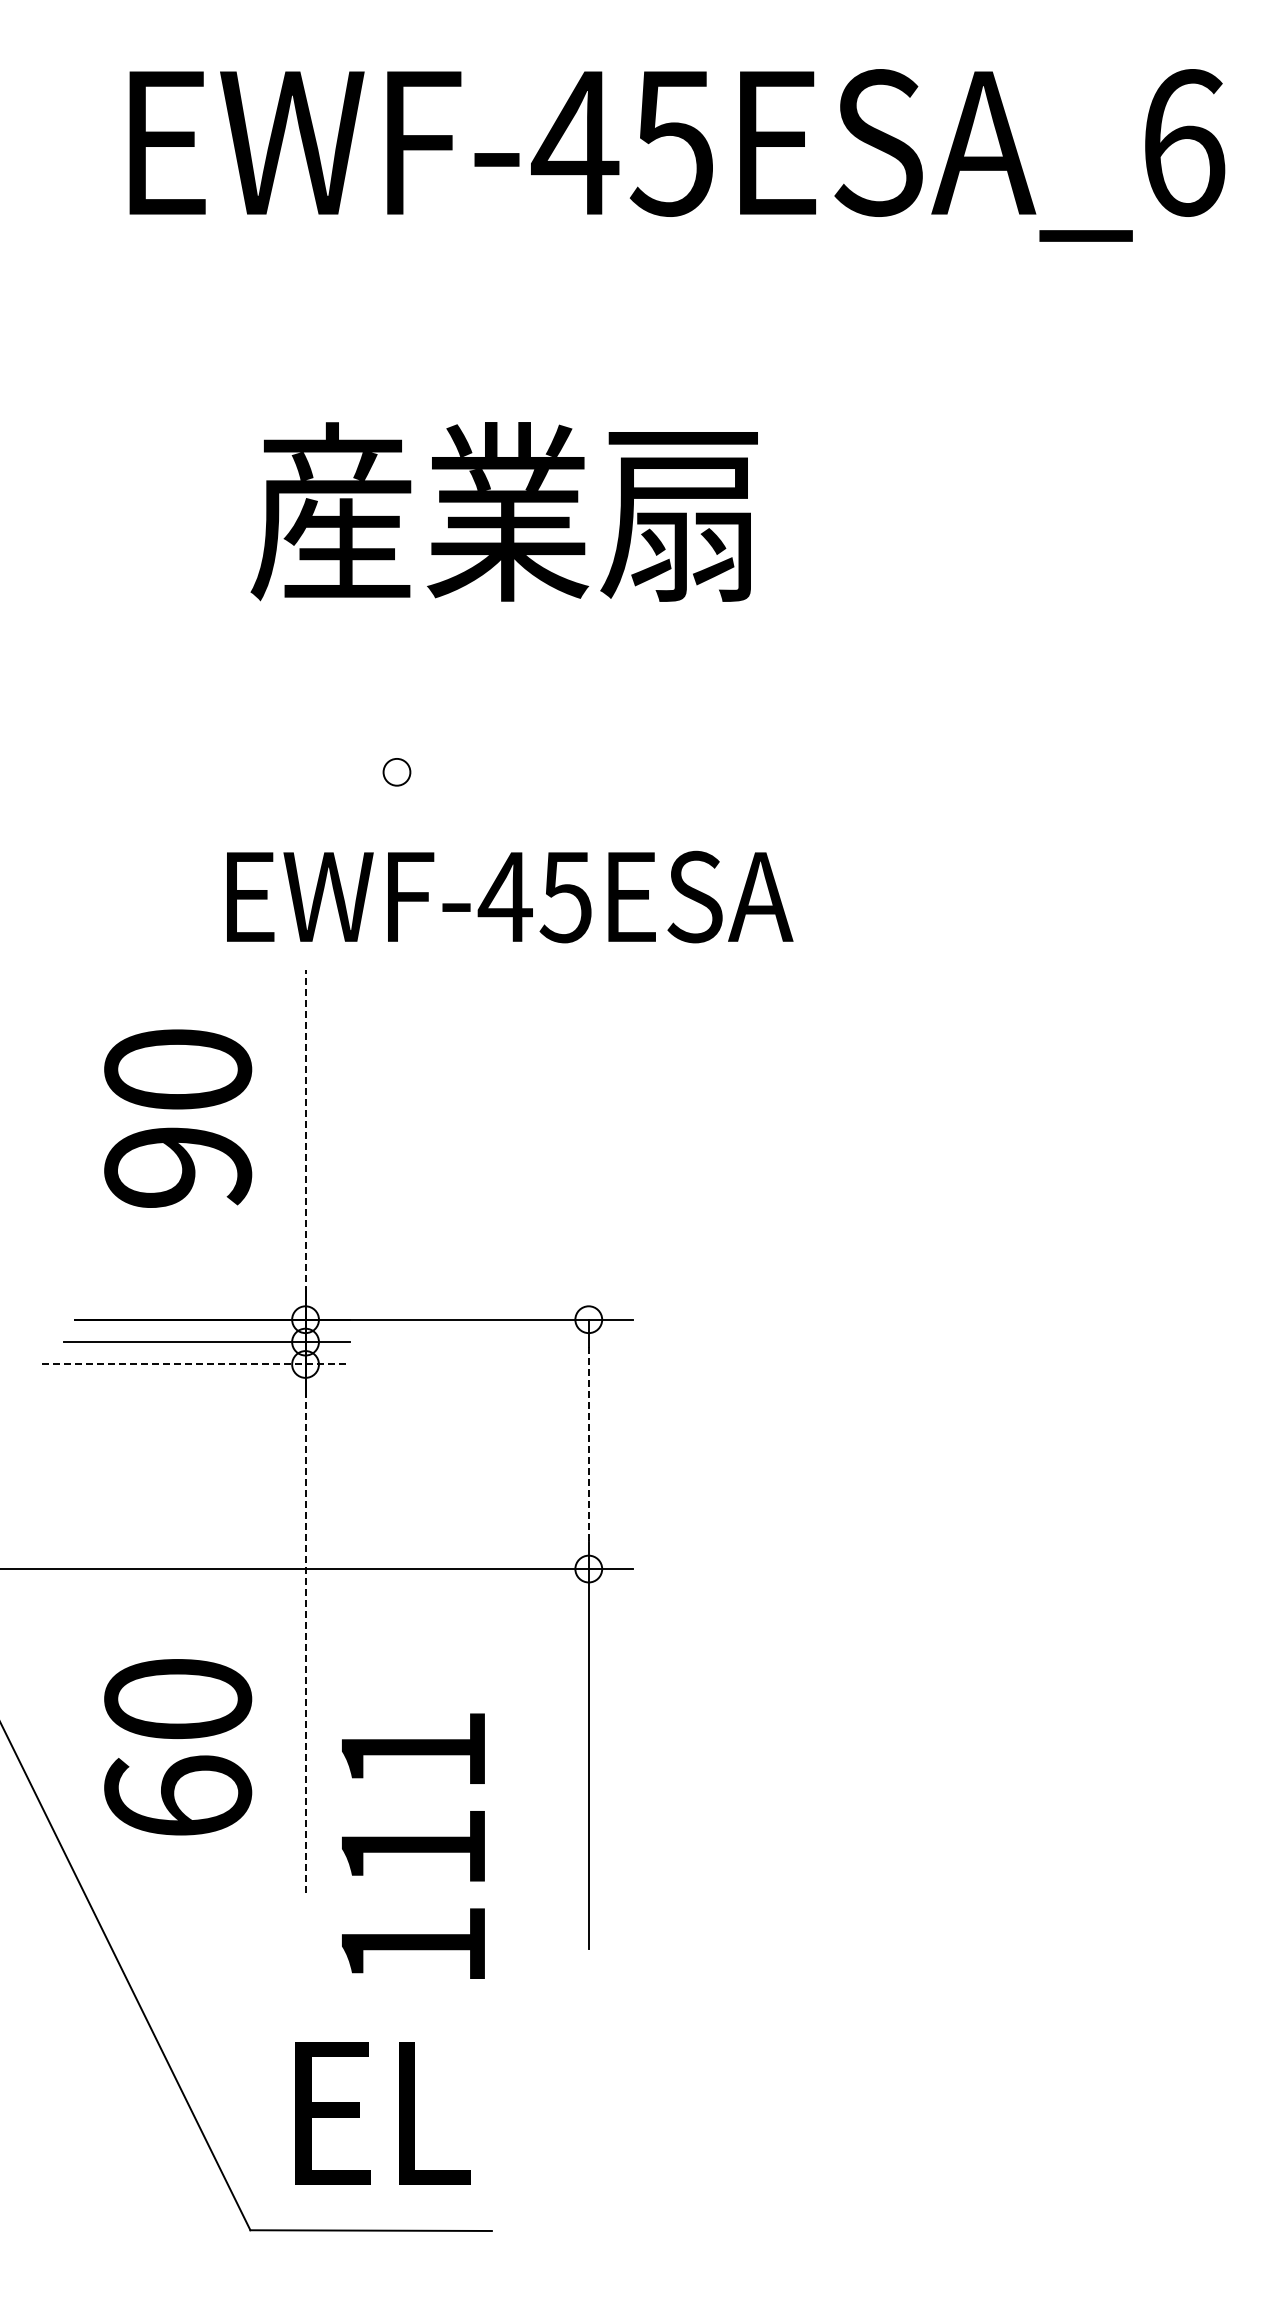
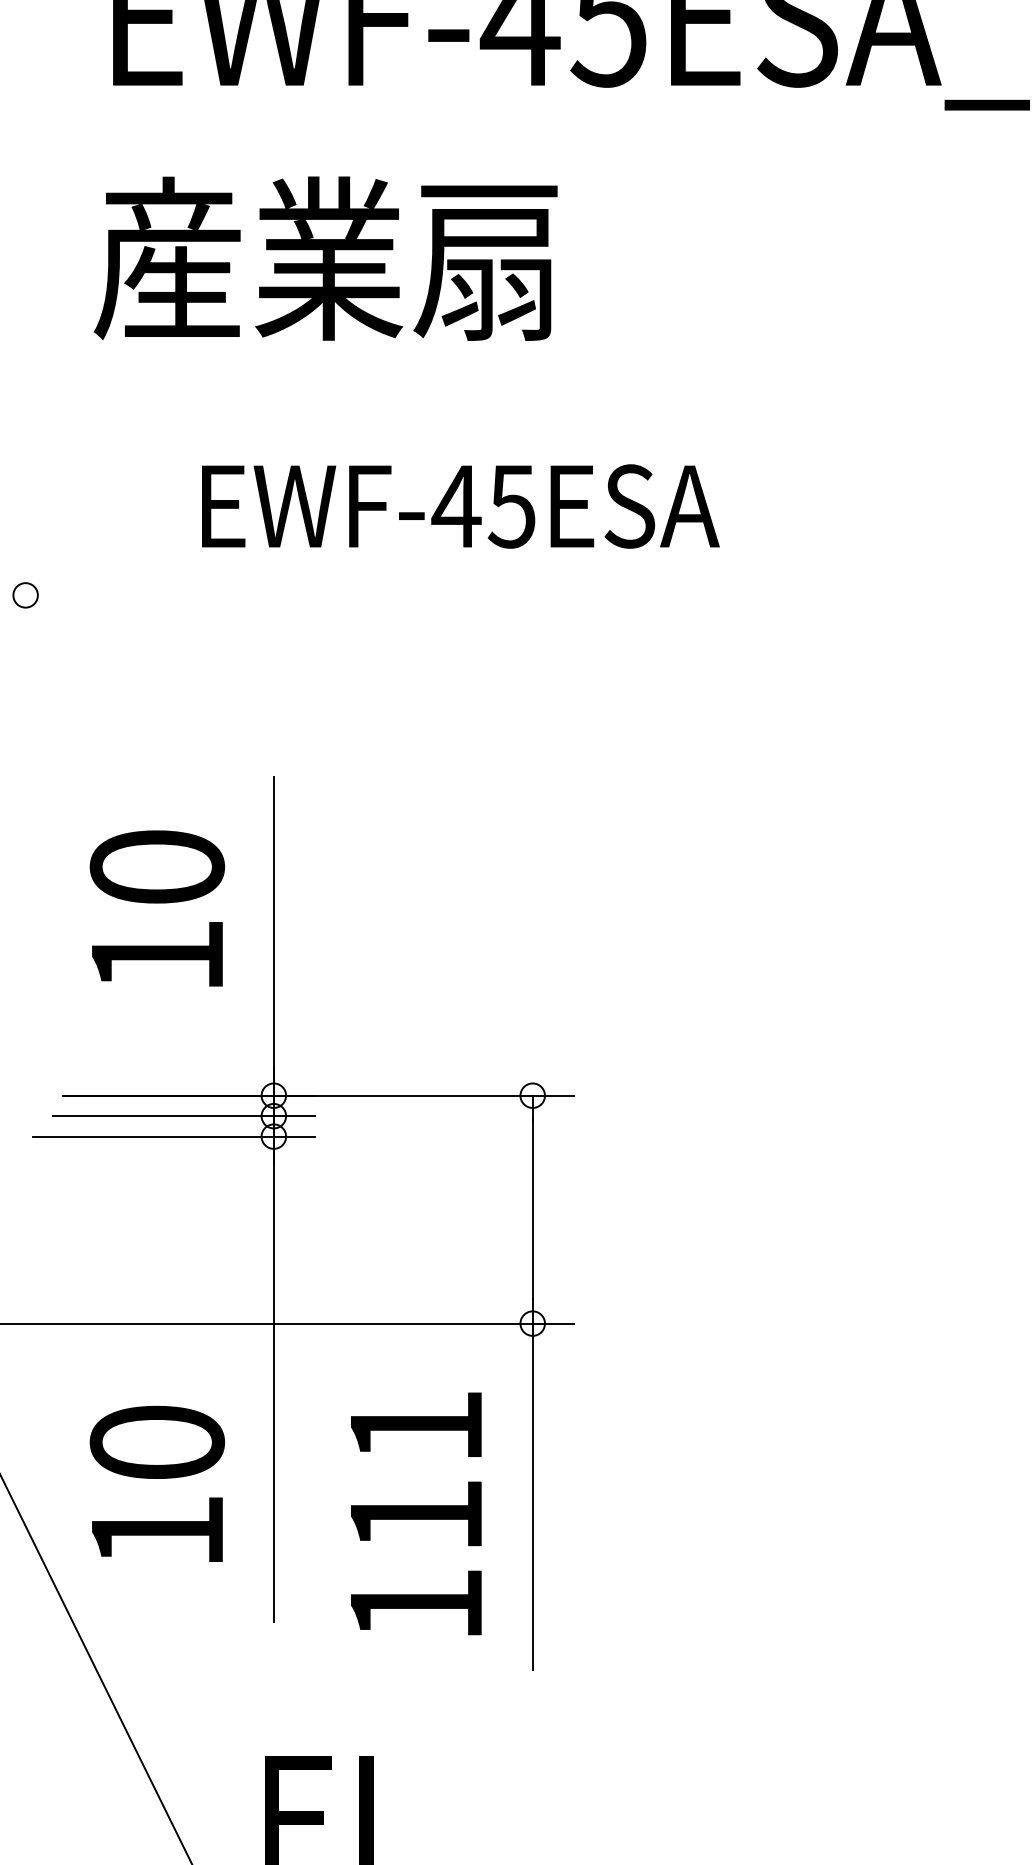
text: (503, 511) -> (324, 258), moved
circle: (396, 772) -> (25, 595), moved
text: (510, 896) -> (461, 505), moved
line: (305, 1131) -> (273, 923), dashed -> solid
text: (178, 1167) -> (157, 956), 90 -> 10
line: (196, 1364) -> (174, 1136), dashed -> solid
line: (588, 1444) -> (532, 1209), dashed -> solid
line: (305, 1643) -> (273, 1391), dashed -> solid
text: (178, 1795) -> (157, 1530), 60 -> 10
text: (413, 1845) -> (416, 1513), moved

